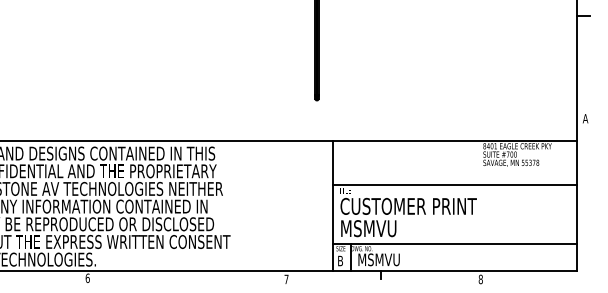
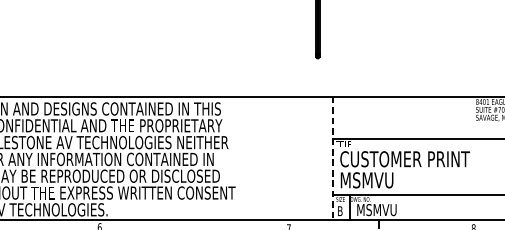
line: (332, 206) -> (332, 159), solid -> dashed

